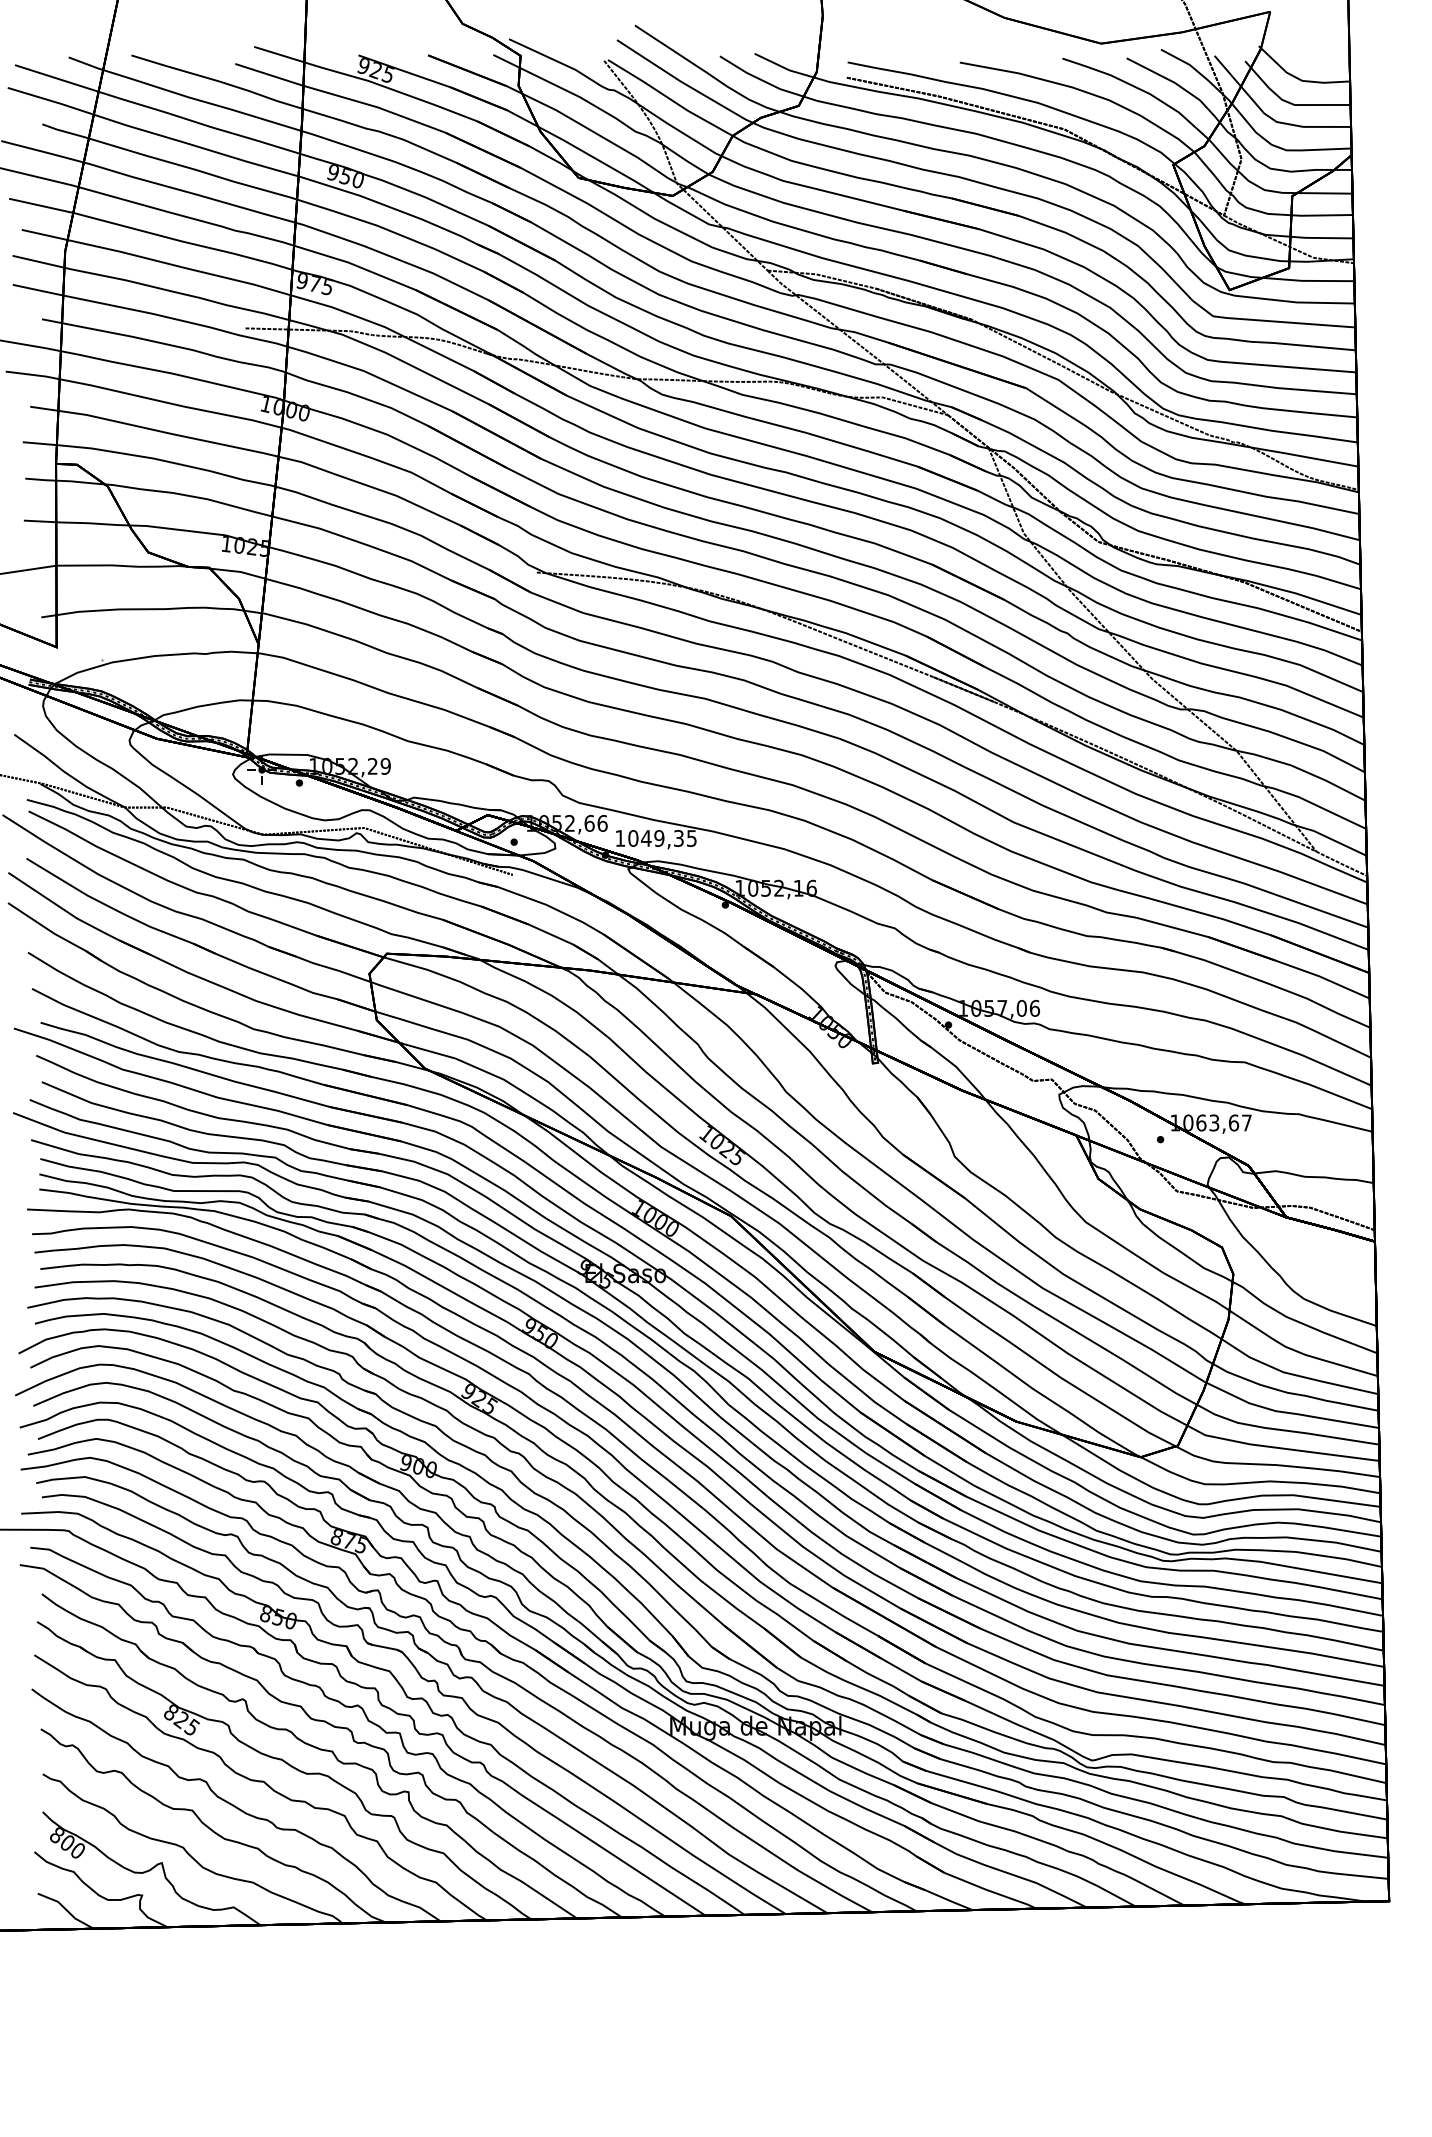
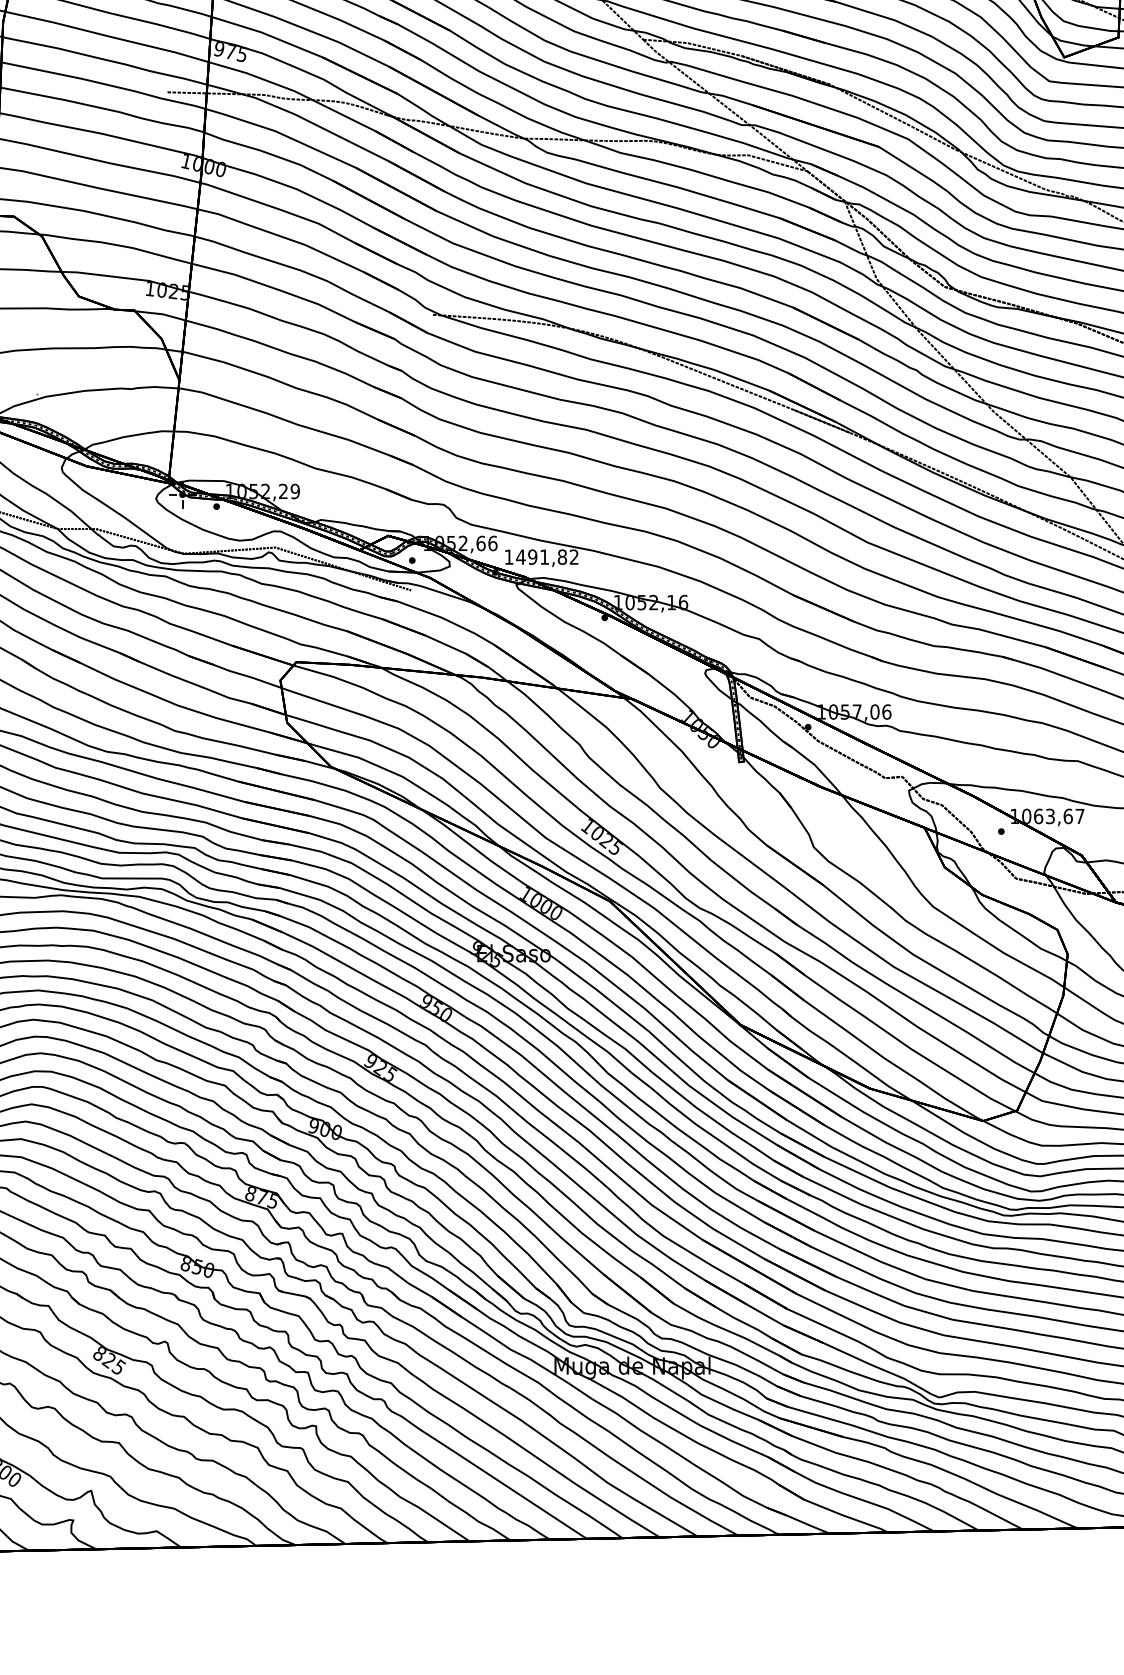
text: (662, 838) -> (547, 557), 1049,35 -> 1491,82

